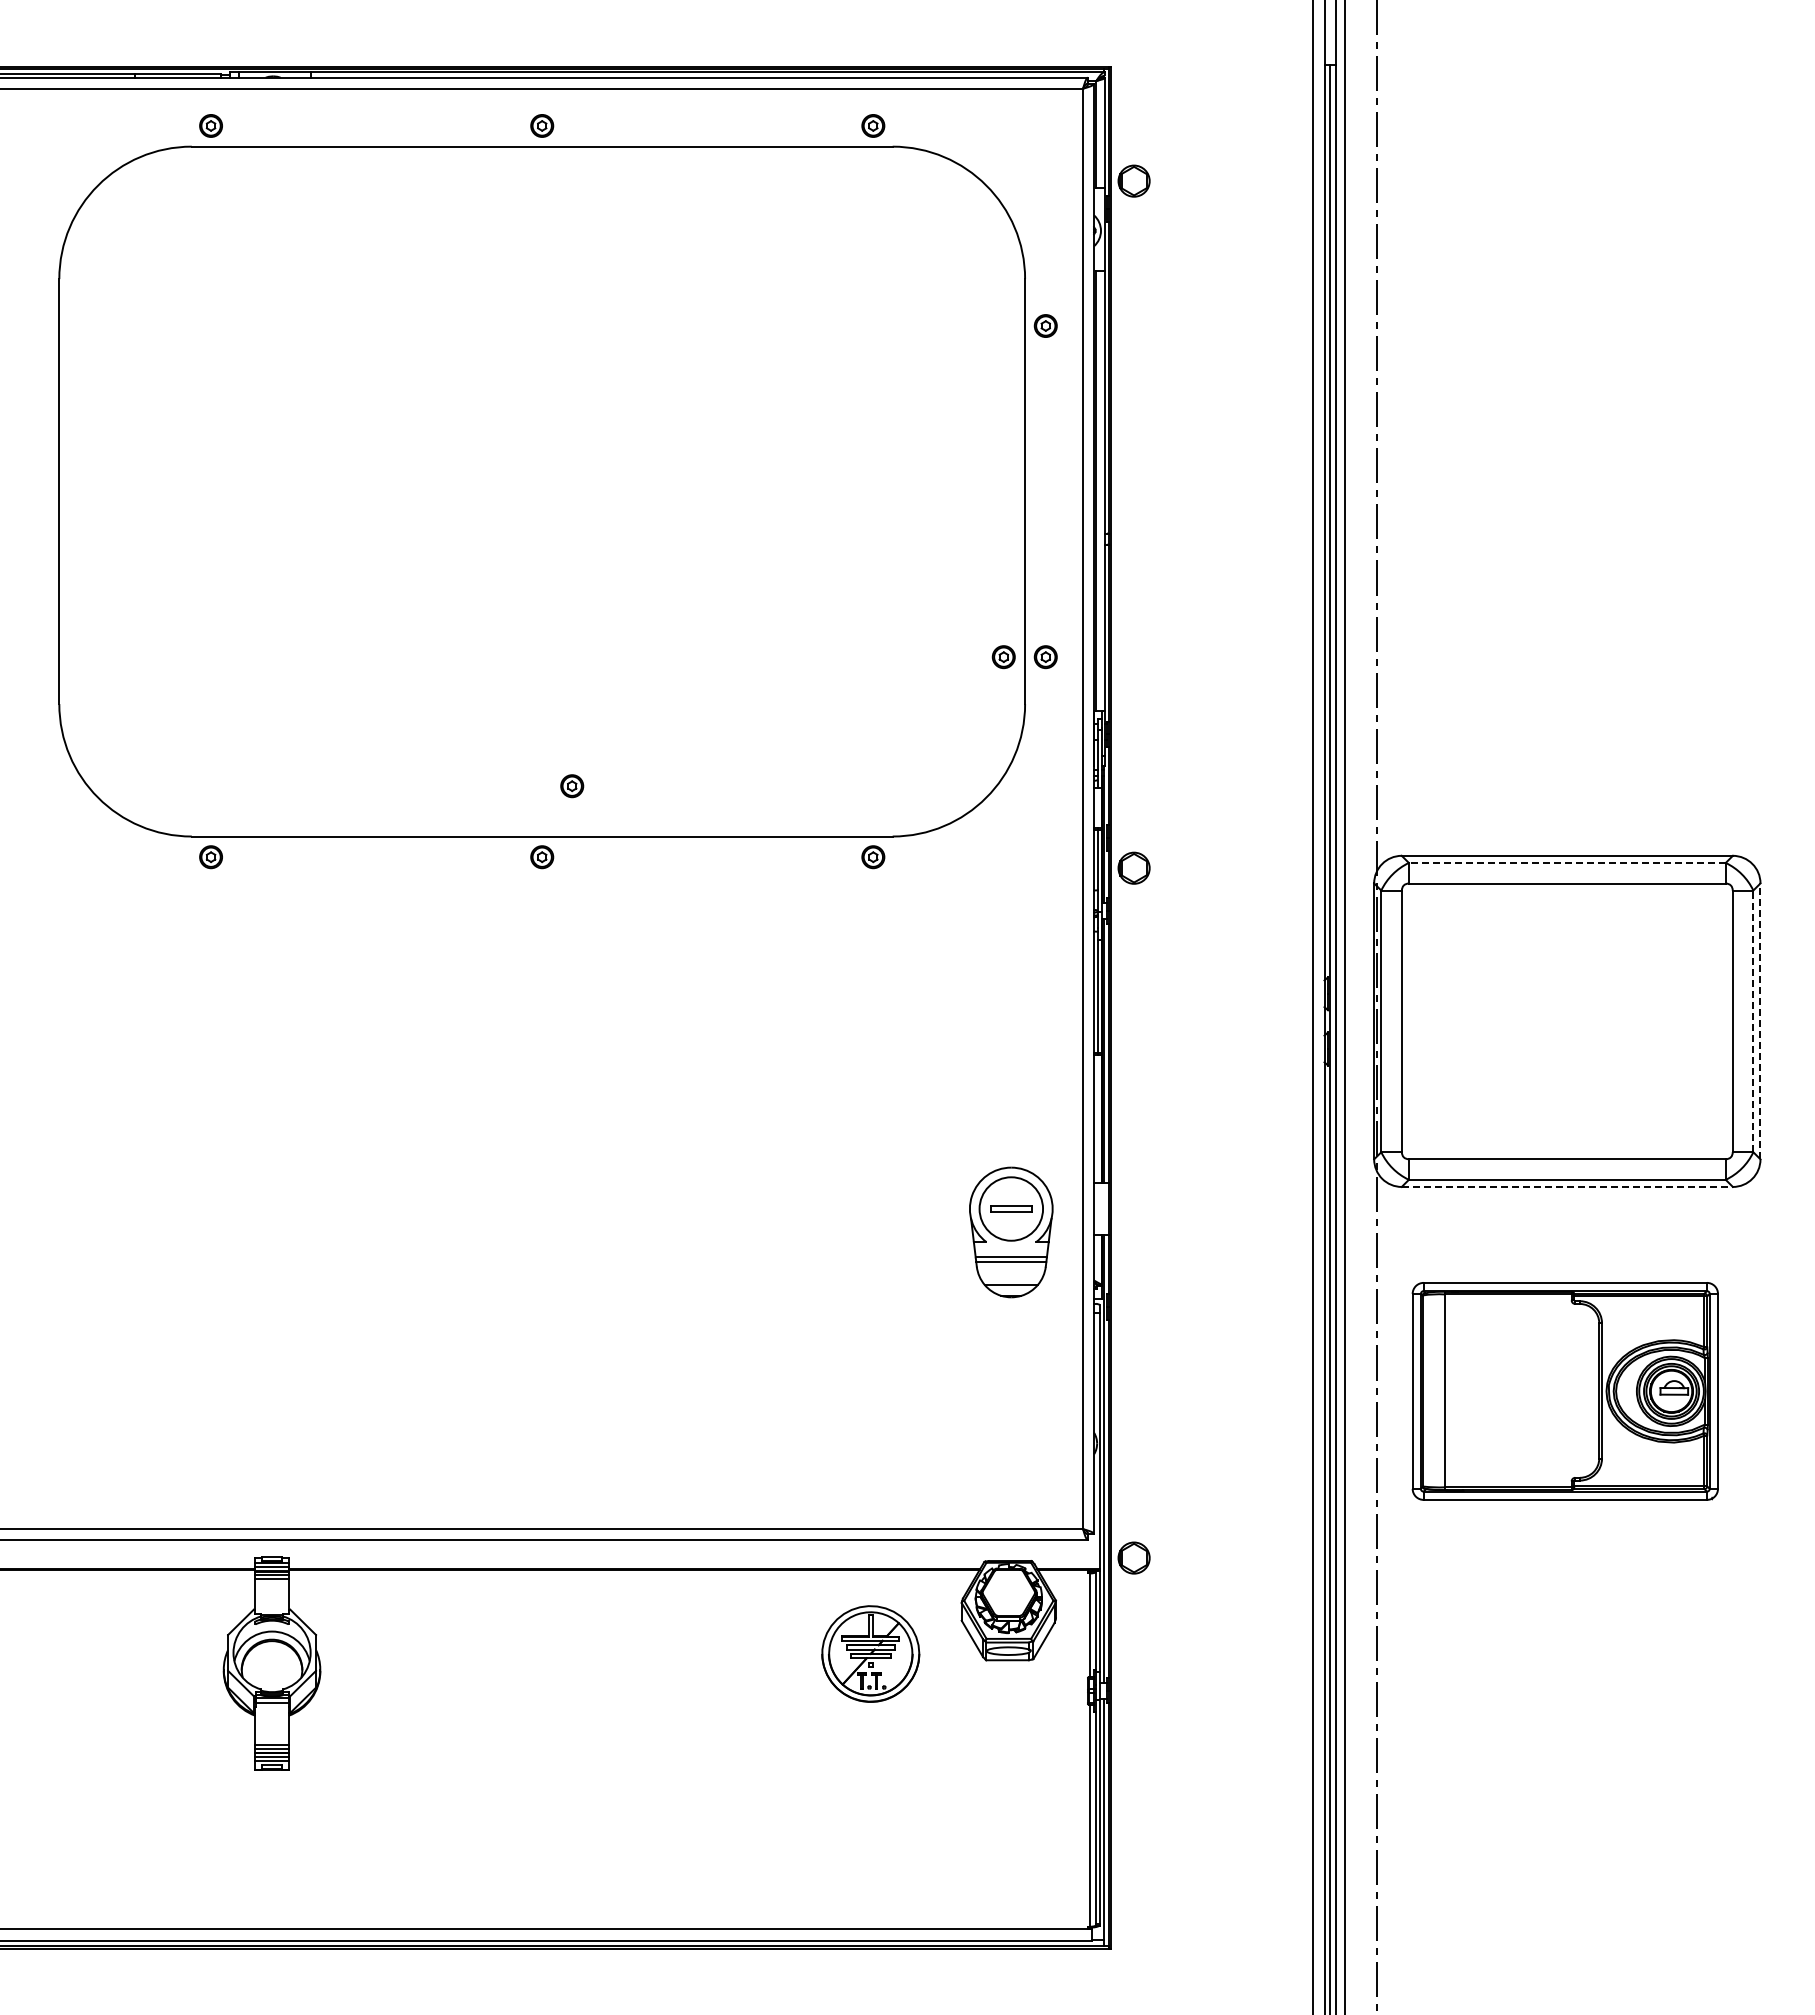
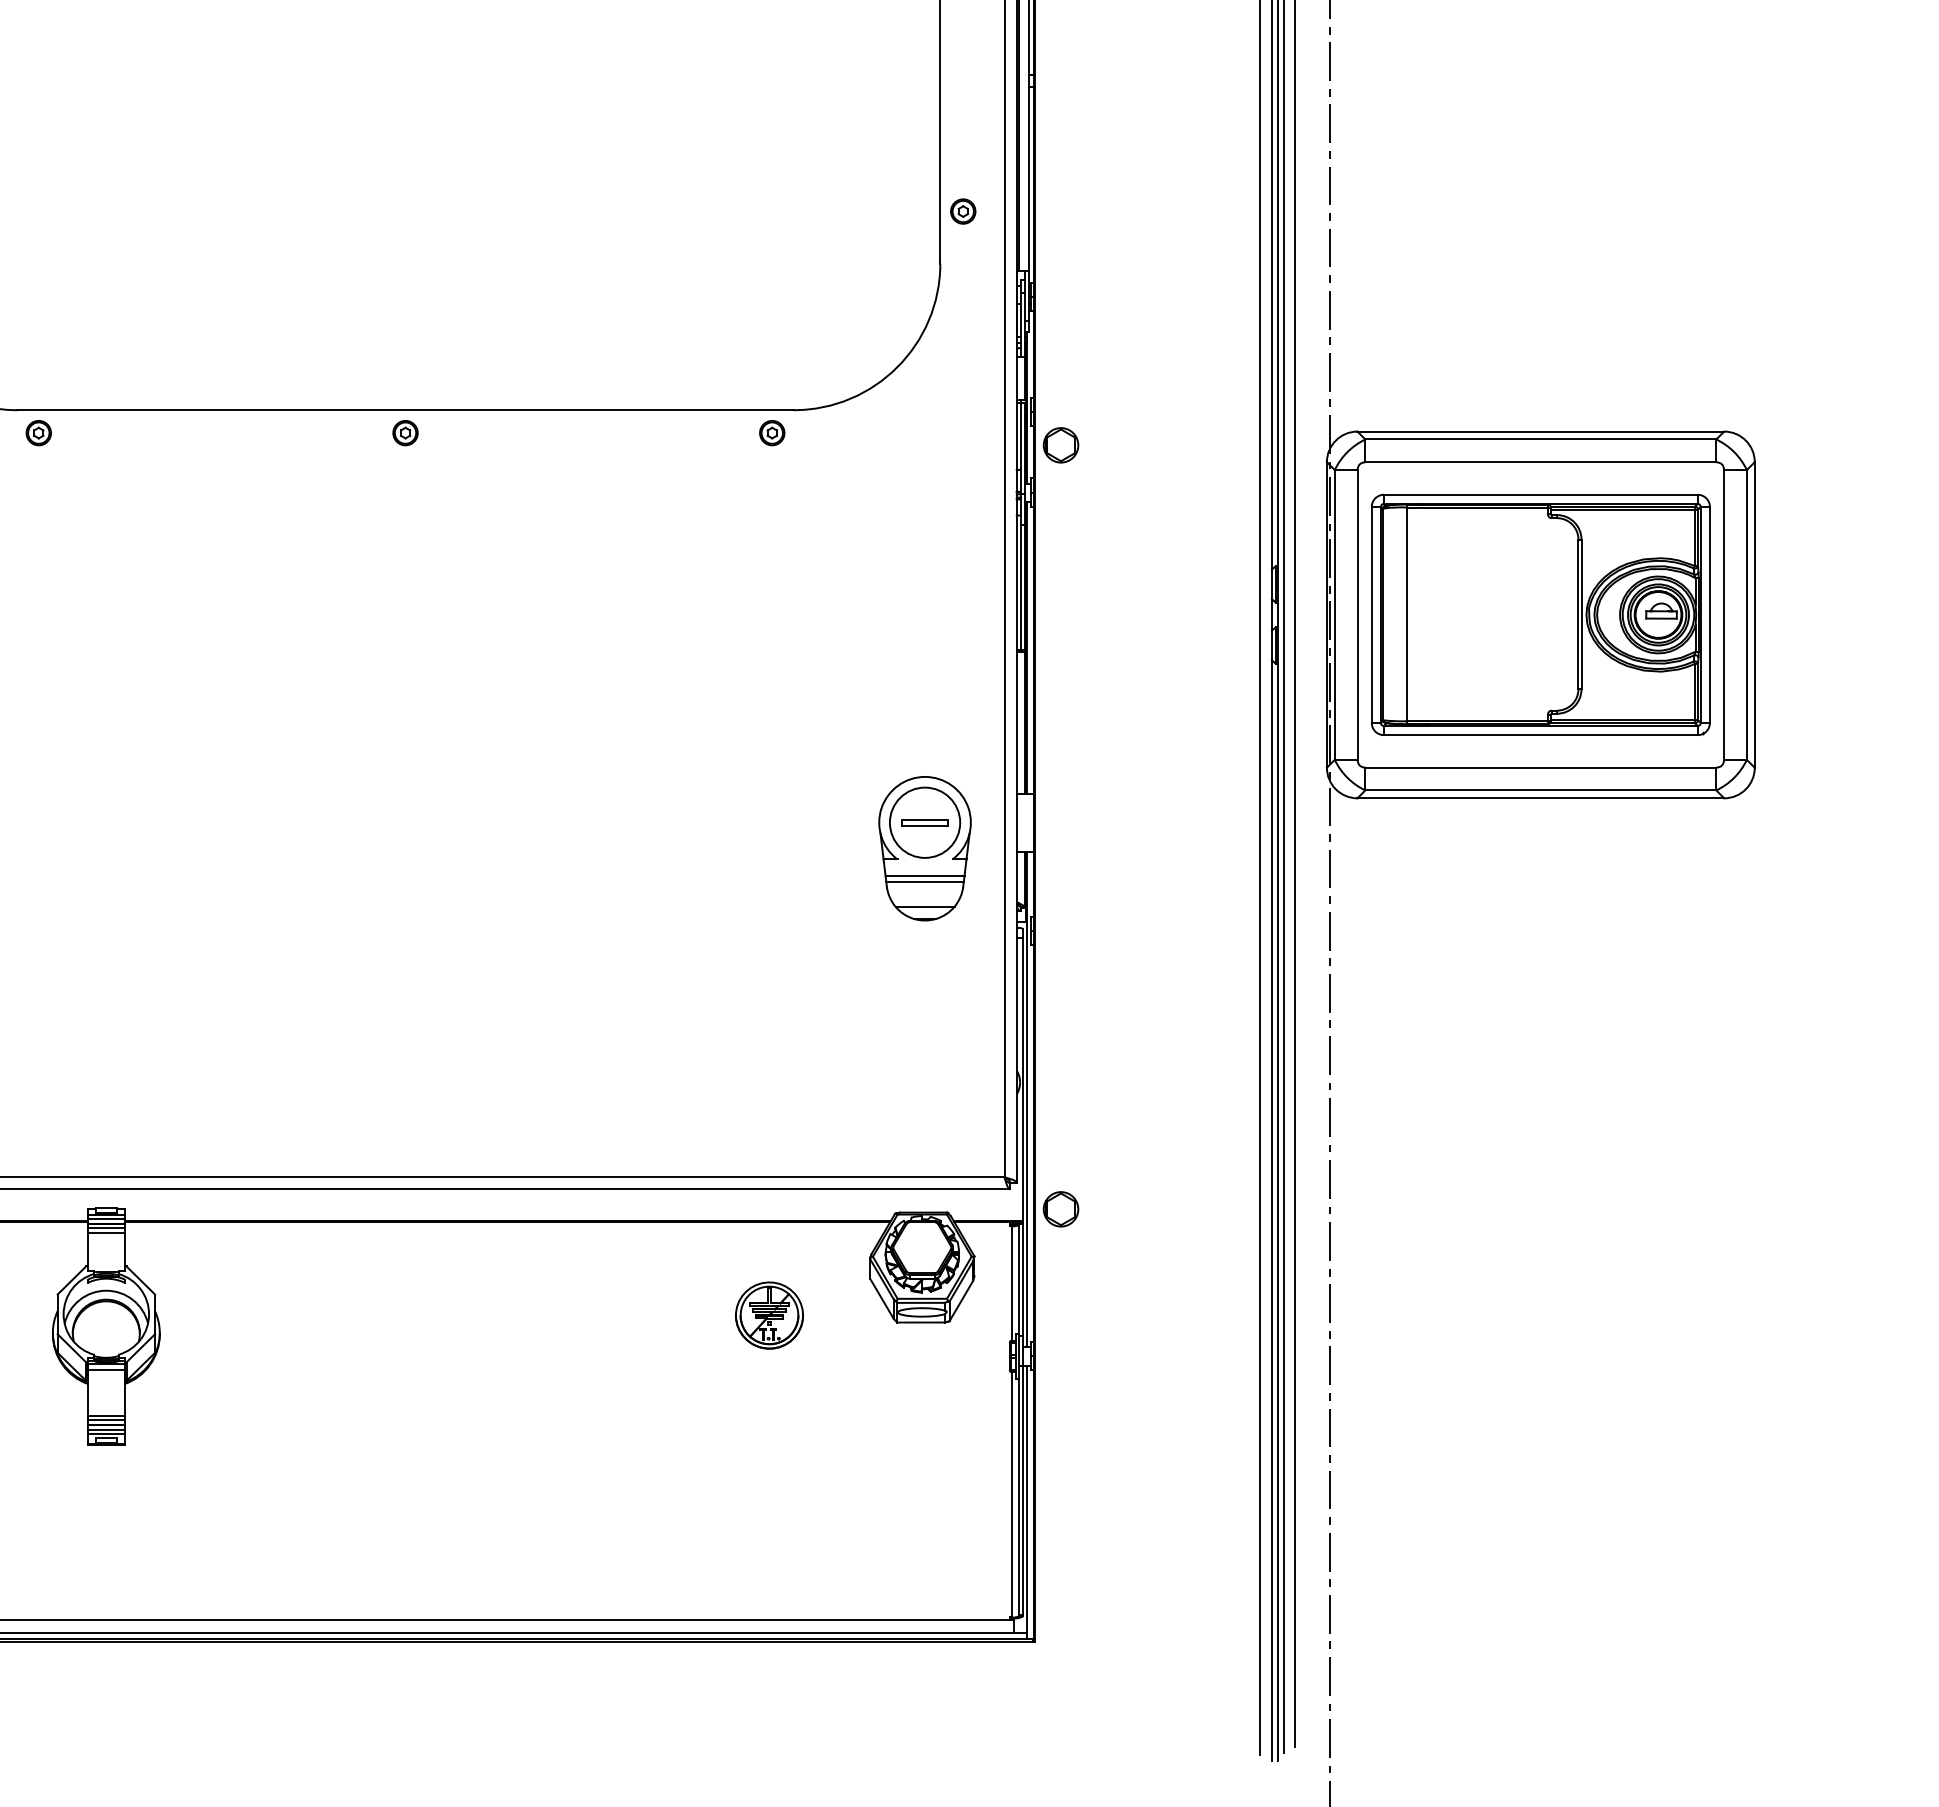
part: (1003, 657) -> (916, 211), removed
part: (572, 786) -> (439, 354), removed
line: (1566, 862) -> (1539, 438), dashed -> solid
line: (1753, 1021) -> (1747, 615), dashed -> solid
line: (1760, 1021) -> (1754, 615), dashed -> solid
line: (1567, 1186) -> (1541, 797), dashed -> solid
part: (1564, 1391) -> (1539, 615), moved
part: (870, 1653) -> (769, 1315), size x0.62

